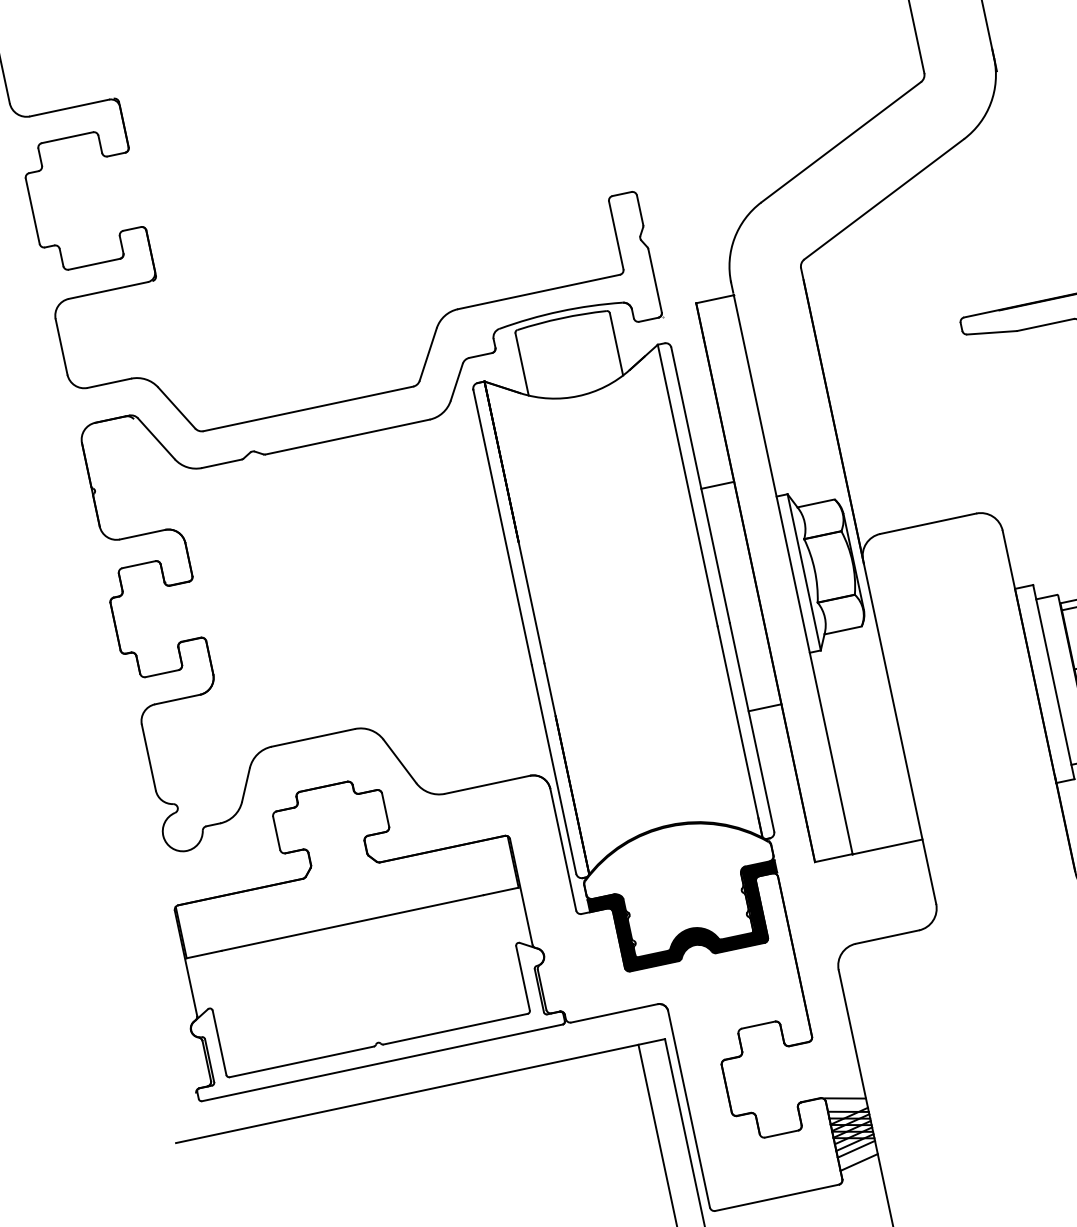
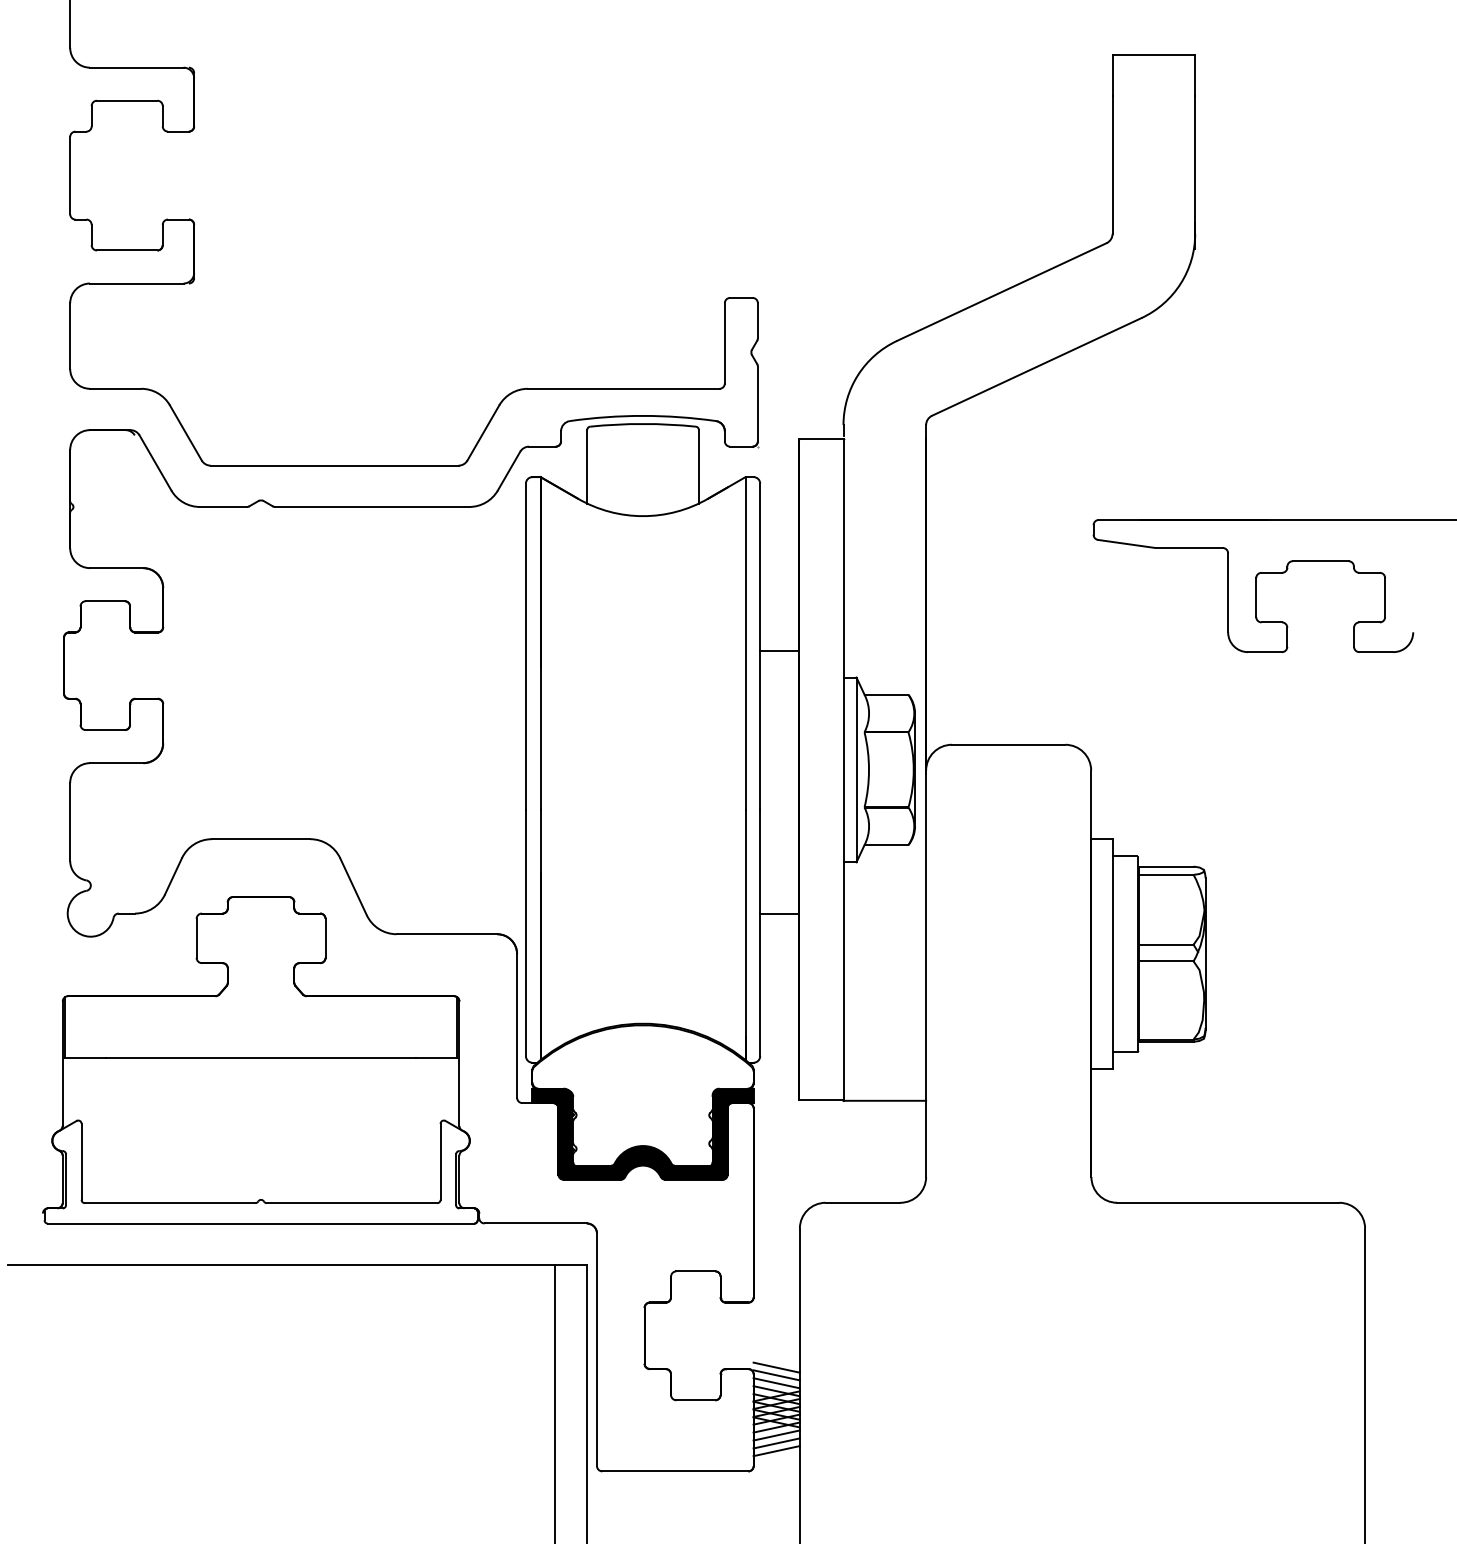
line: (843, 1091) -> (776, 1367), added
line: (846, 1105) -> (776, 1383), added
line: (857, 1156) -> (776, 1443), added

